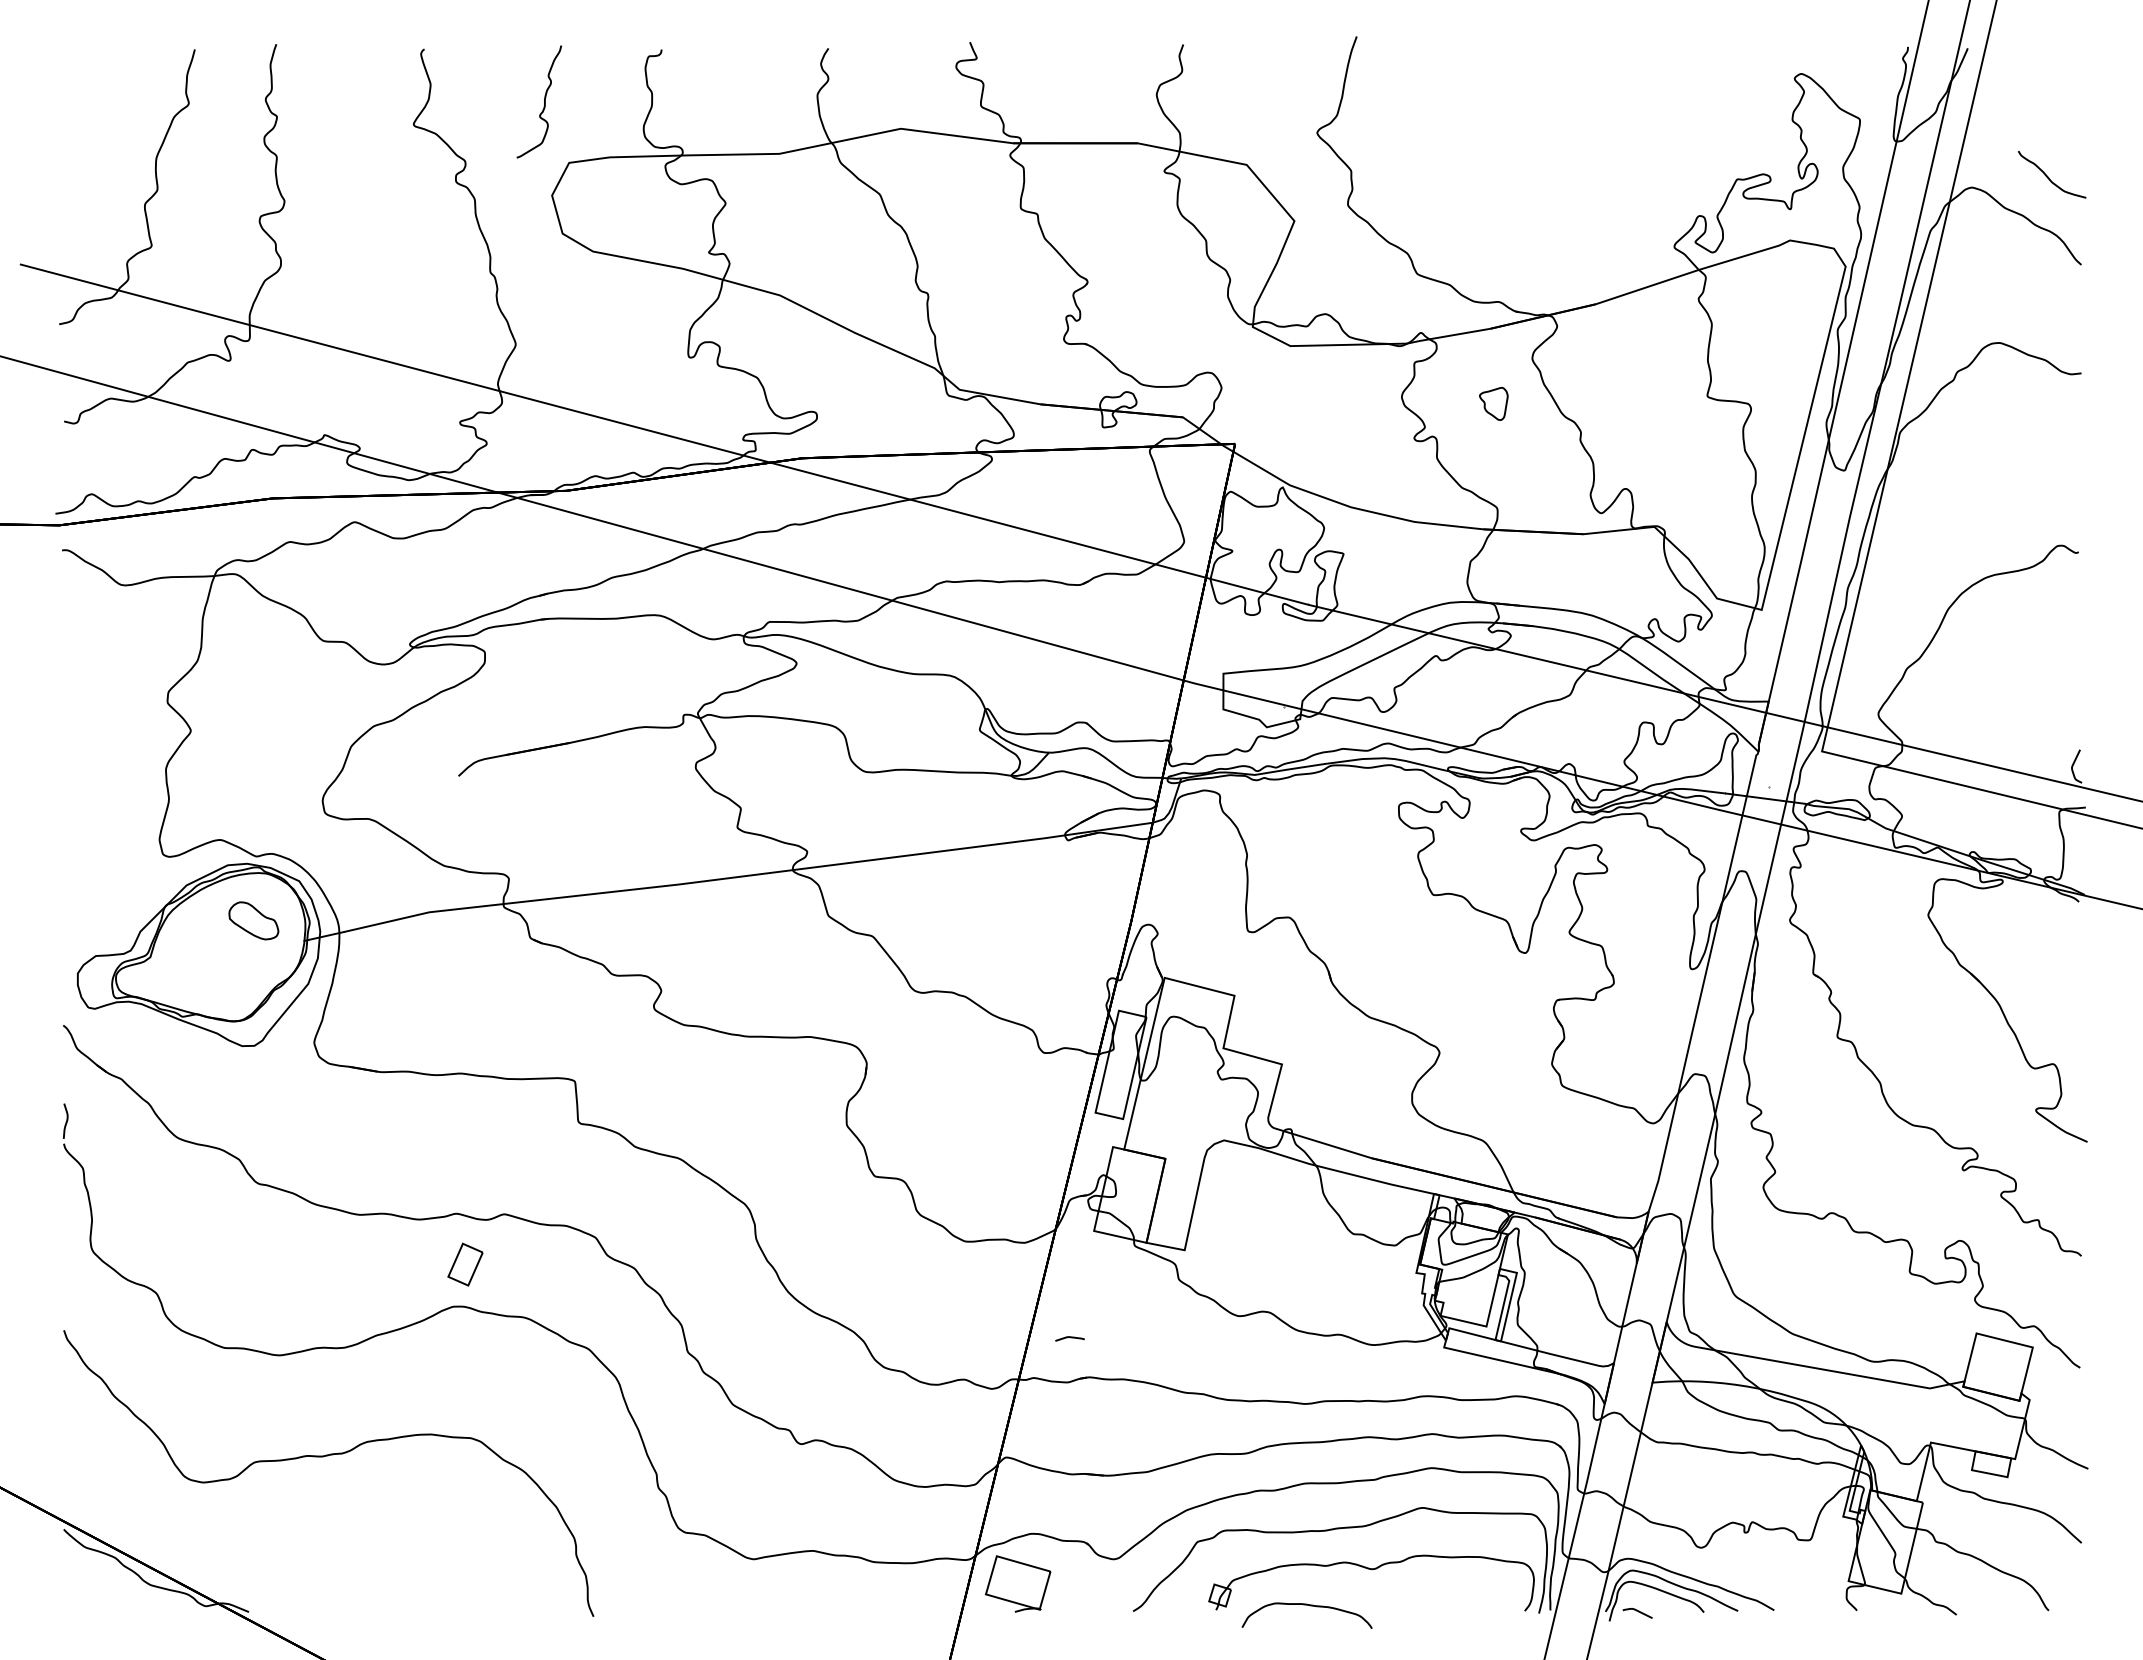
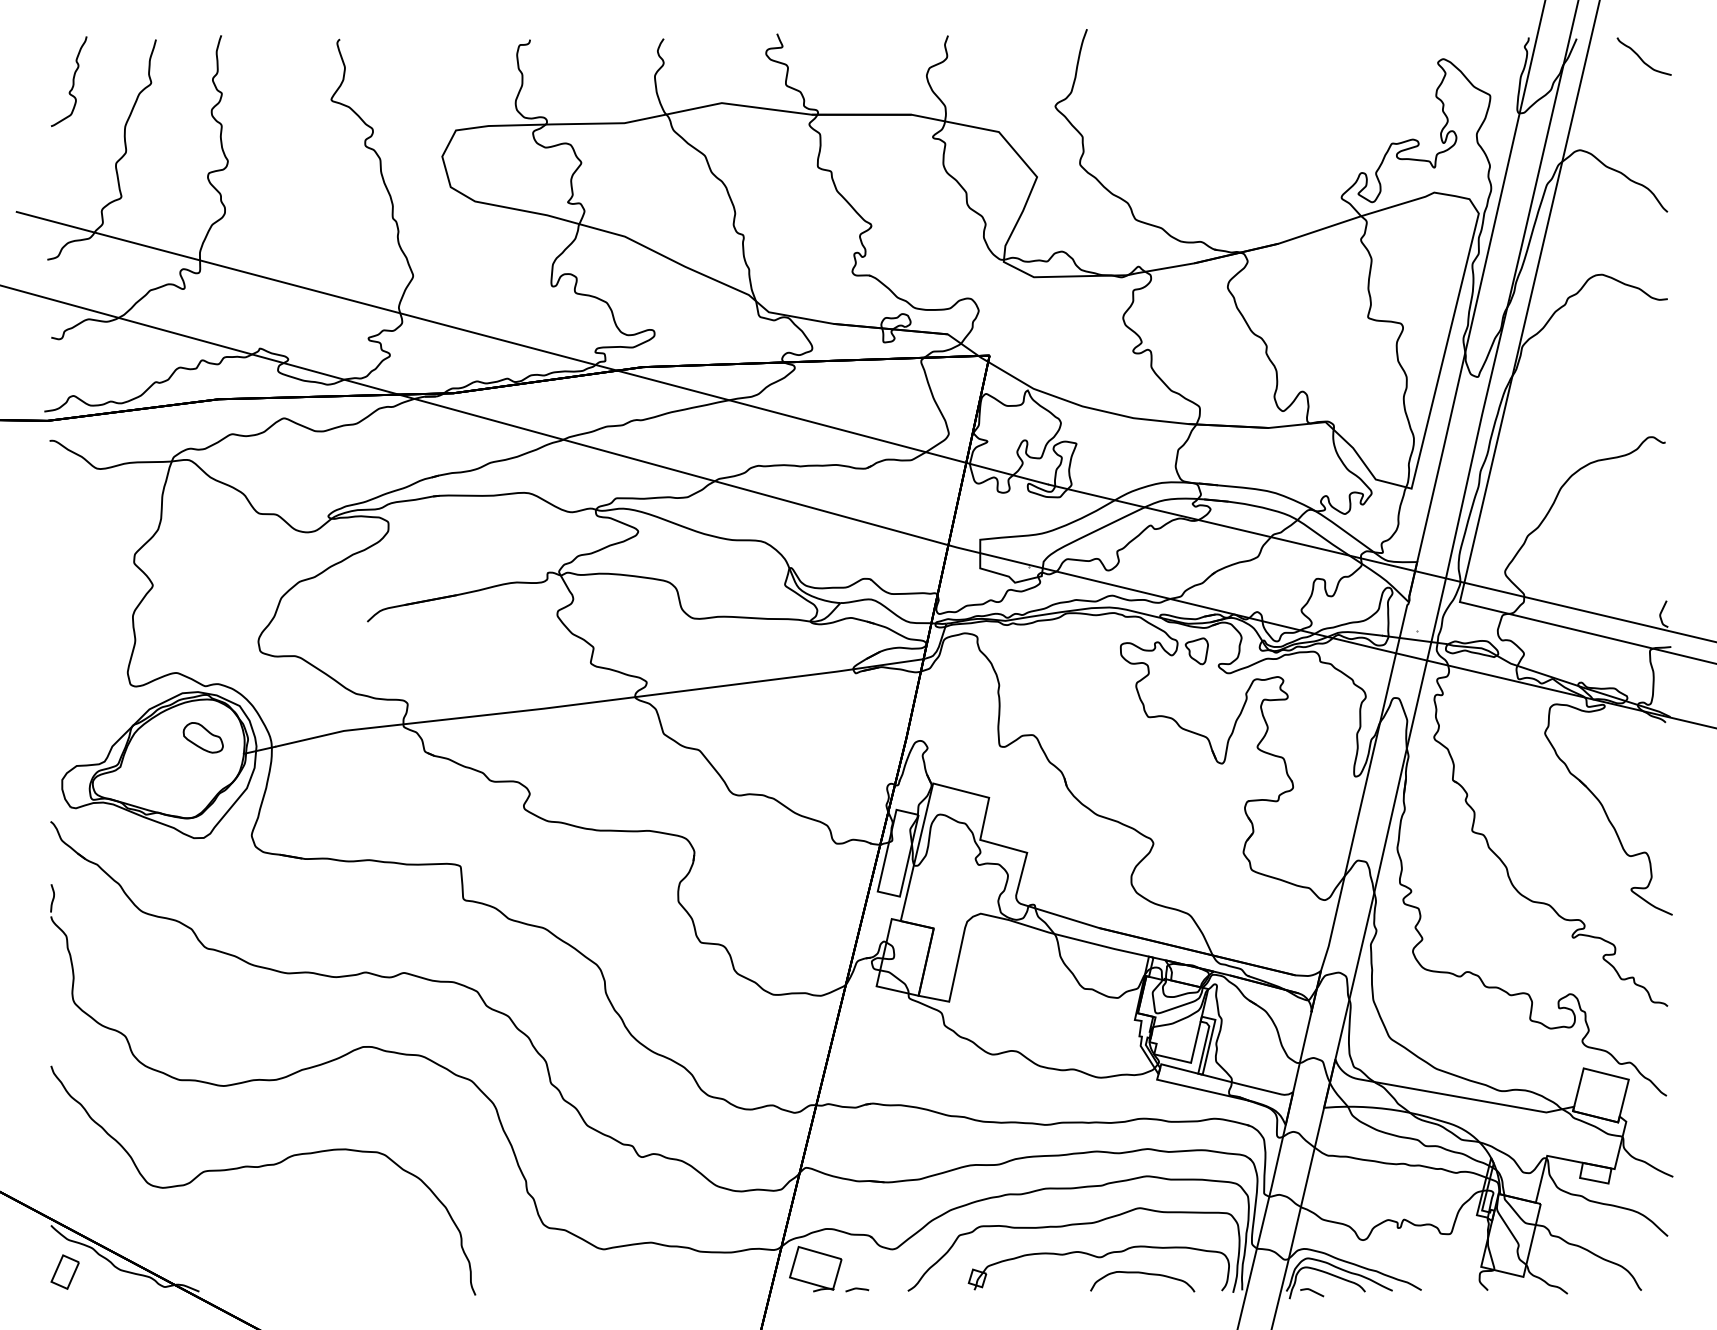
curve: (544, 101) -> (73, 81), moved
curve: (2048, 176) -> (1641, 58), moved
part: (1493, 403) -> (1196, 650), moved
part: (465, 1264) -> (65, 1271), moved
curve: (1069, 1337) -> (856, 1288), moved
curve: (1310, 1606) -> (1145, 1274), moved

